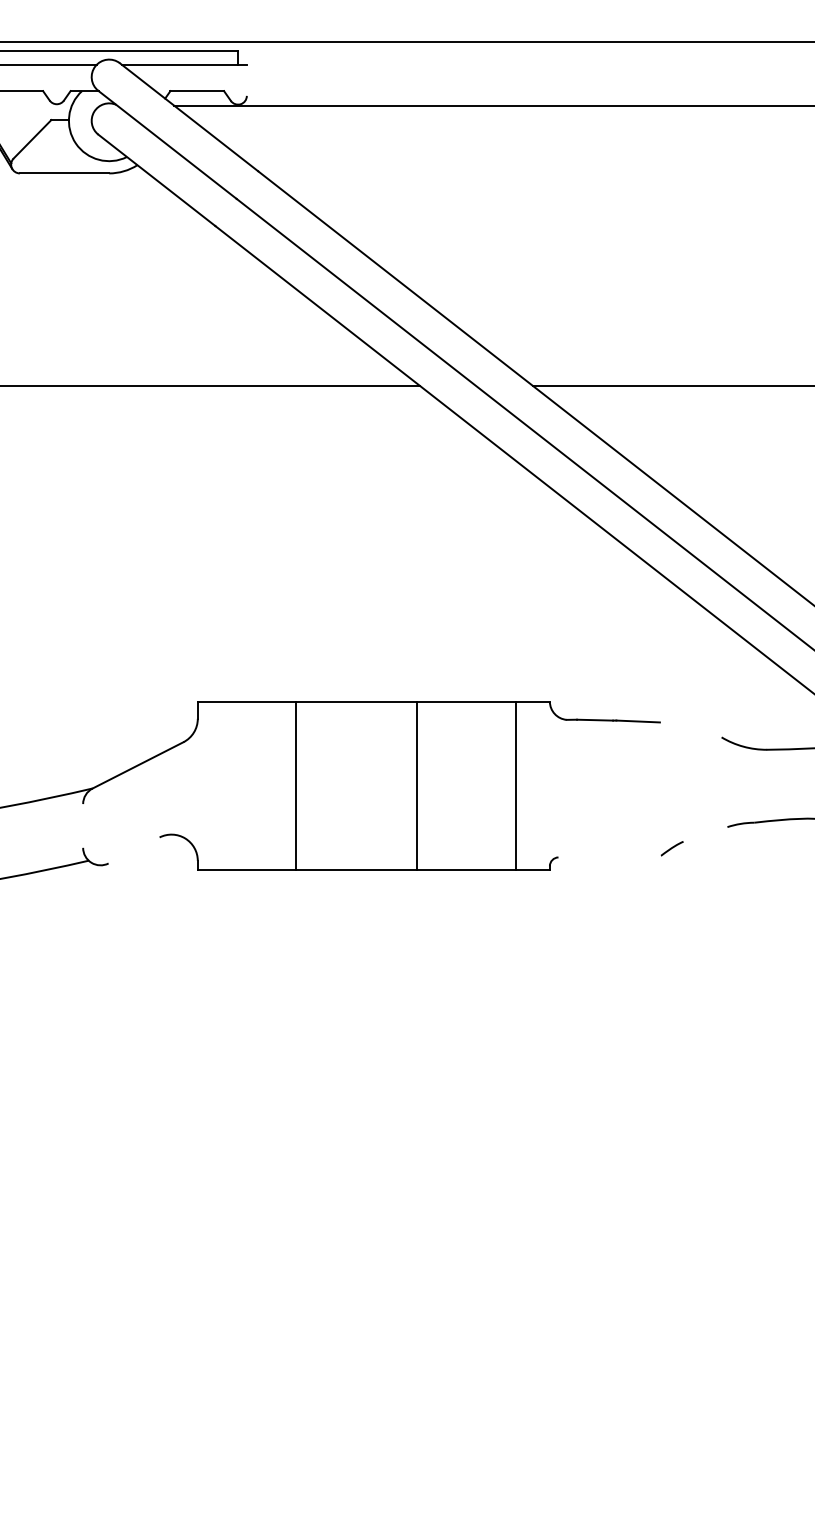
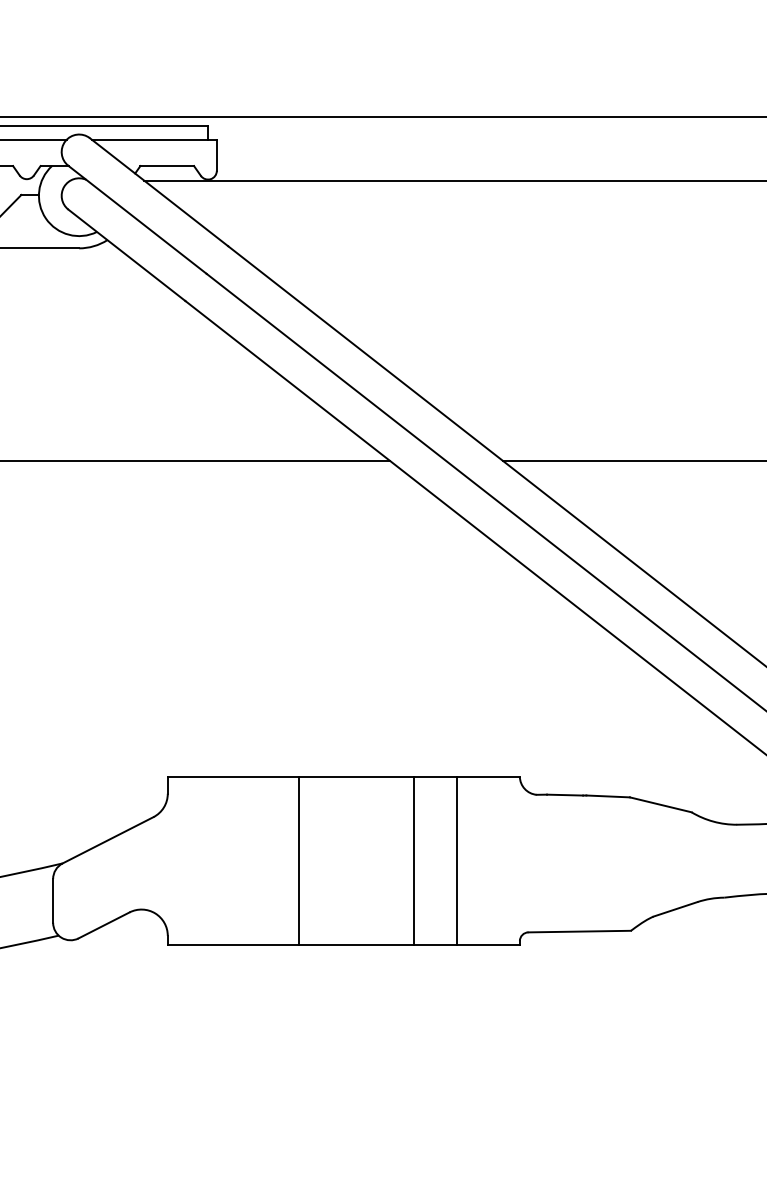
line: (246, 79) -> (216, 154), added
line: (690, 729) -> (660, 804), added
line: (296, 785) -> (299, 860), moved
line: (417, 785) -> (414, 860), moved
line: (516, 785) -> (457, 860), moved
line: (83, 825) -> (53, 900), added
line: (705, 834) -> (675, 909), added
line: (133, 850) -> (103, 925), added
line: (609, 856) -> (579, 931), added

